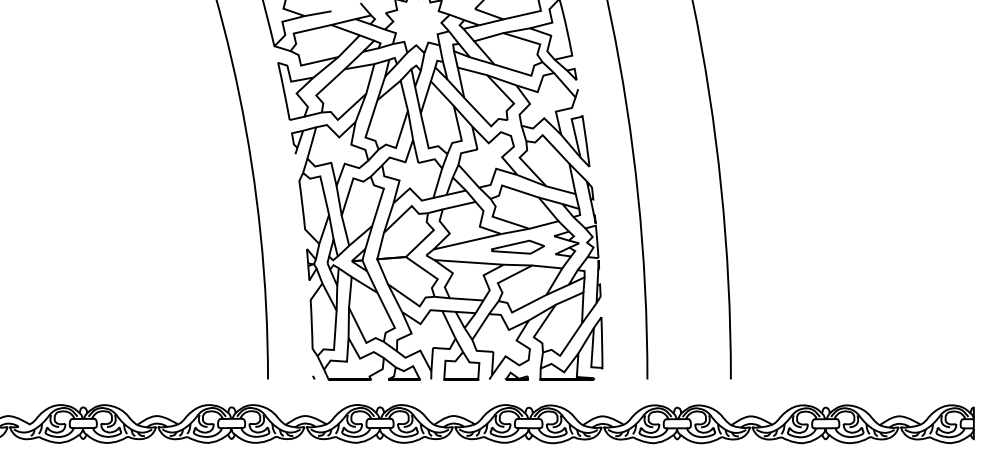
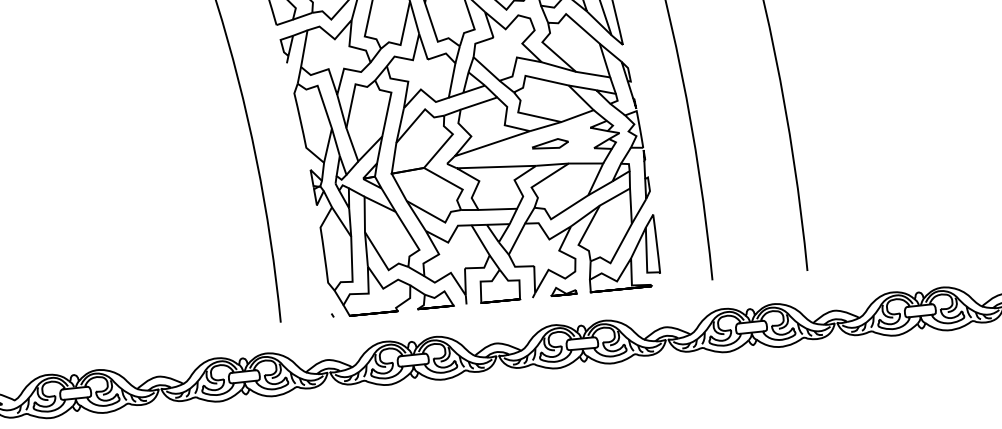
part: (517, 246) -> (549, 143), size x0.6

